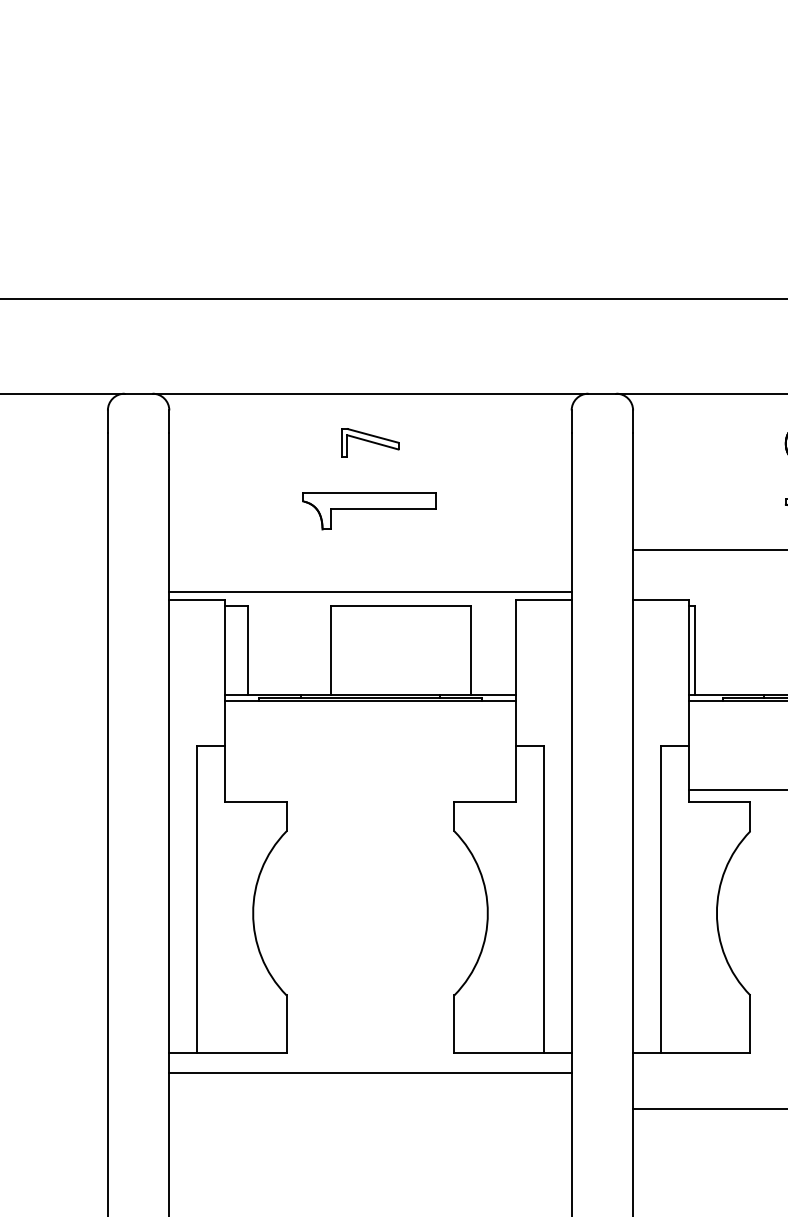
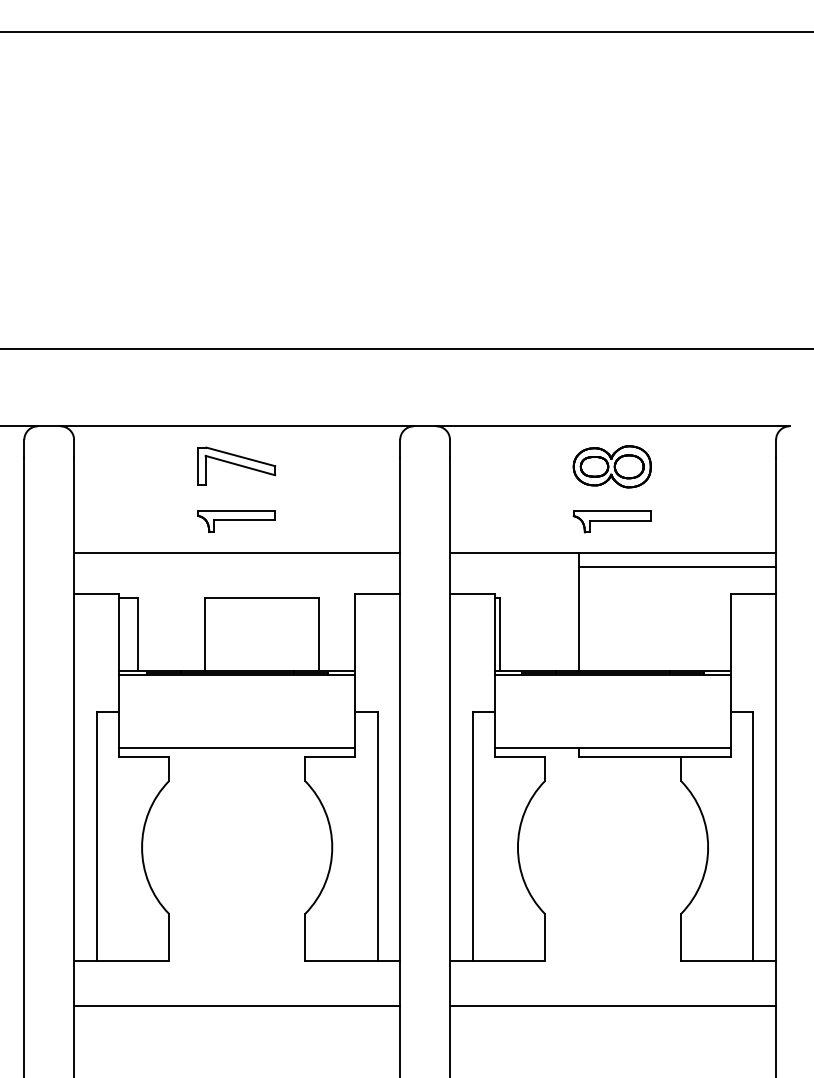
part: (369, 442) -> (236, 465), size x1.67
part: (369, 511) -> (236, 521), size x0.71
line: (370, 592) -> (237, 553), moved
line: (369, 789) -> (236, 747), added
line: (370, 1073) -> (237, 1006), moved

